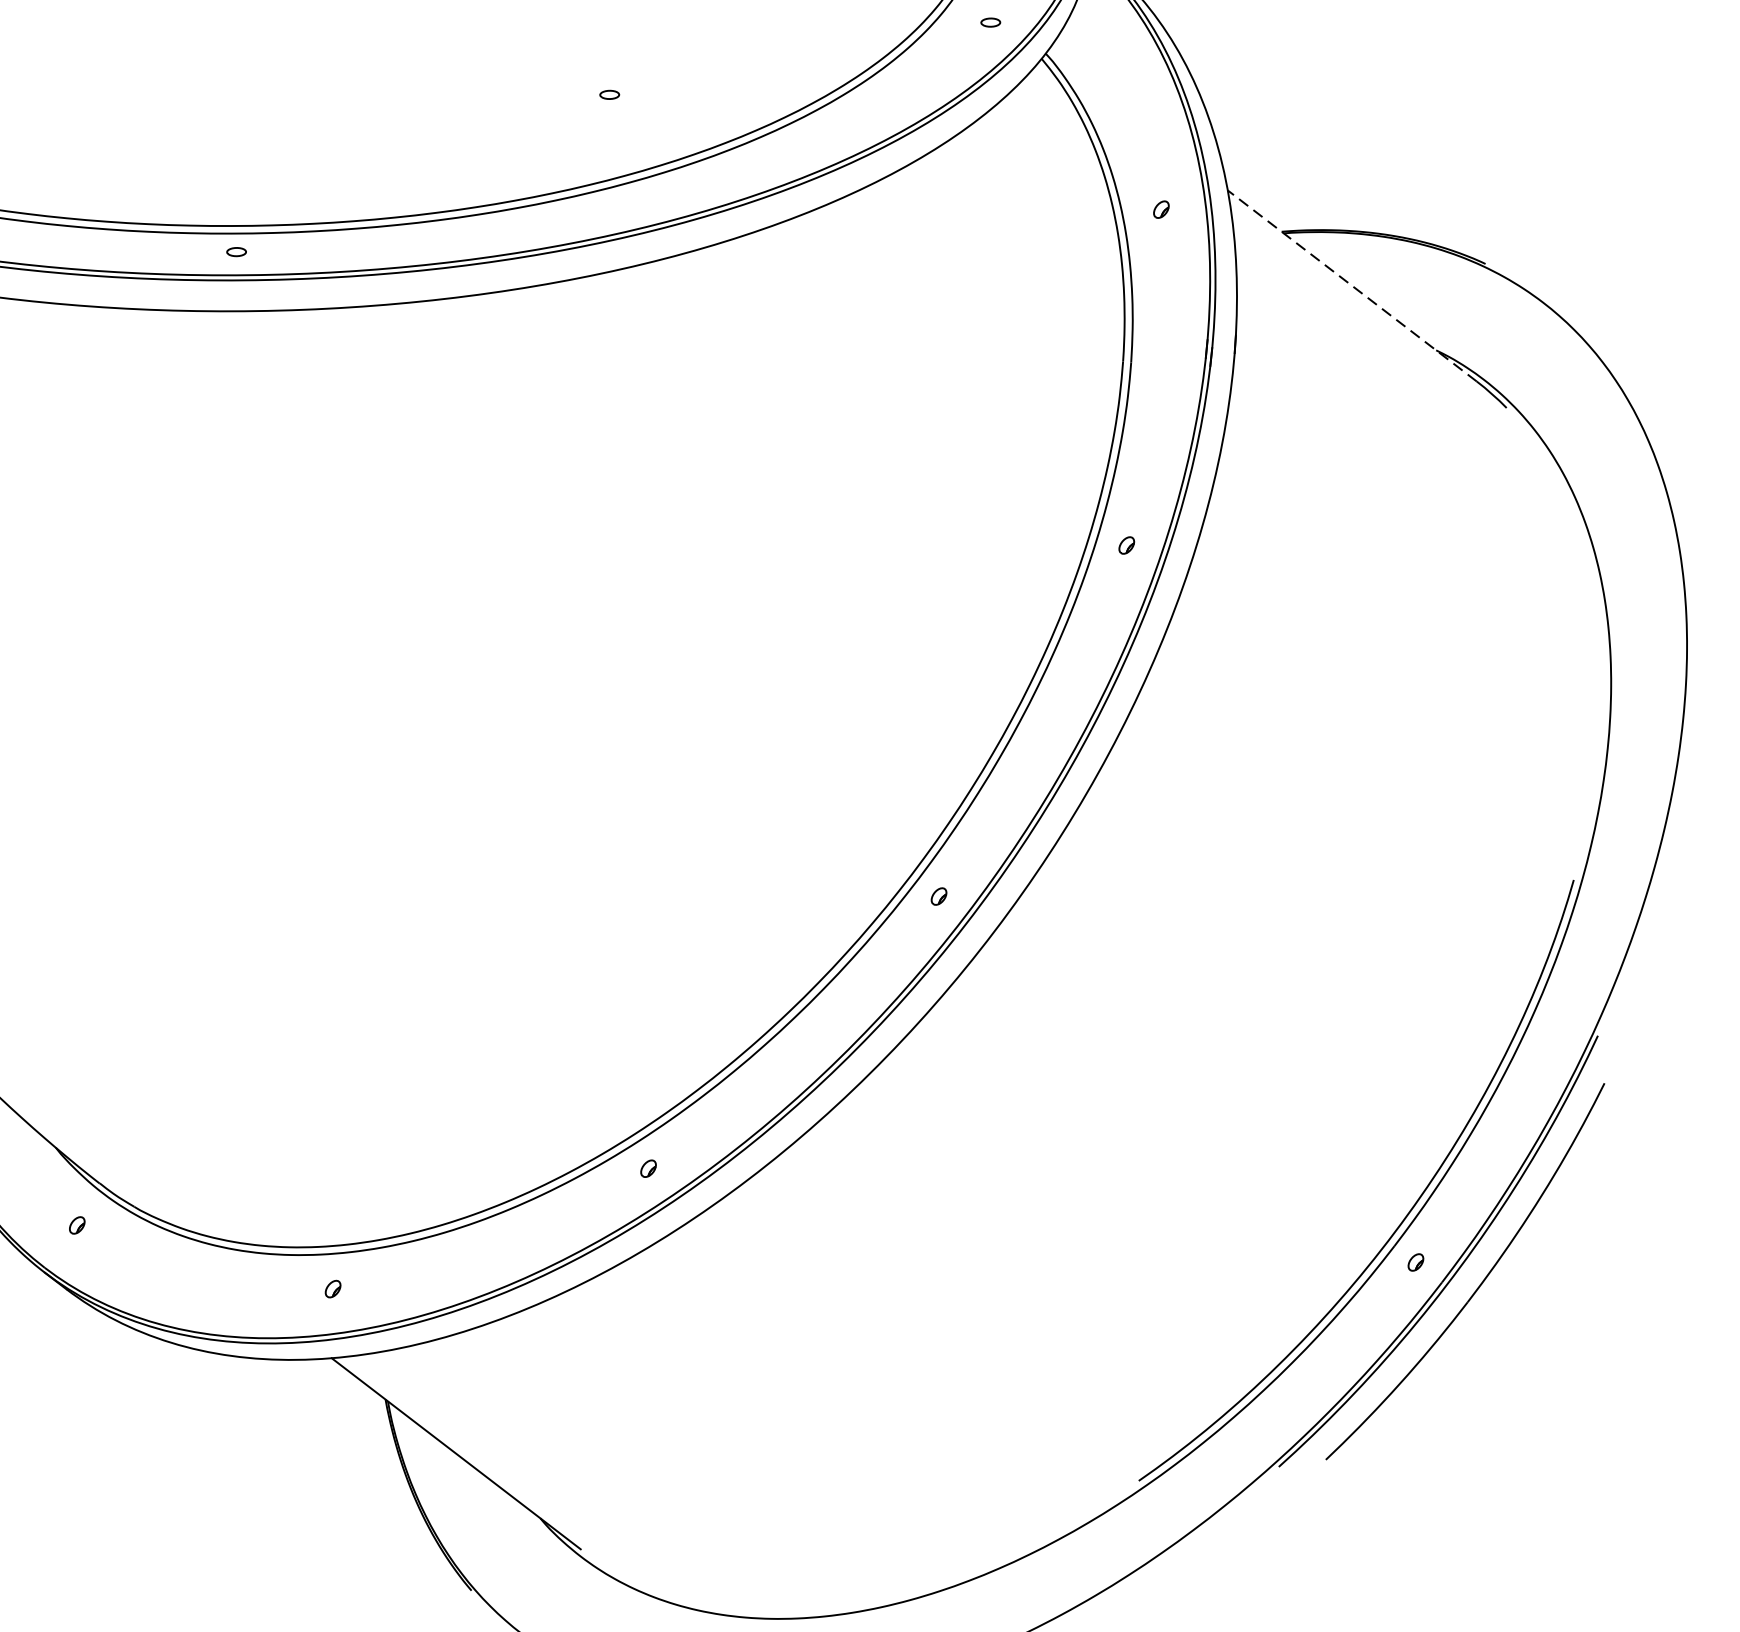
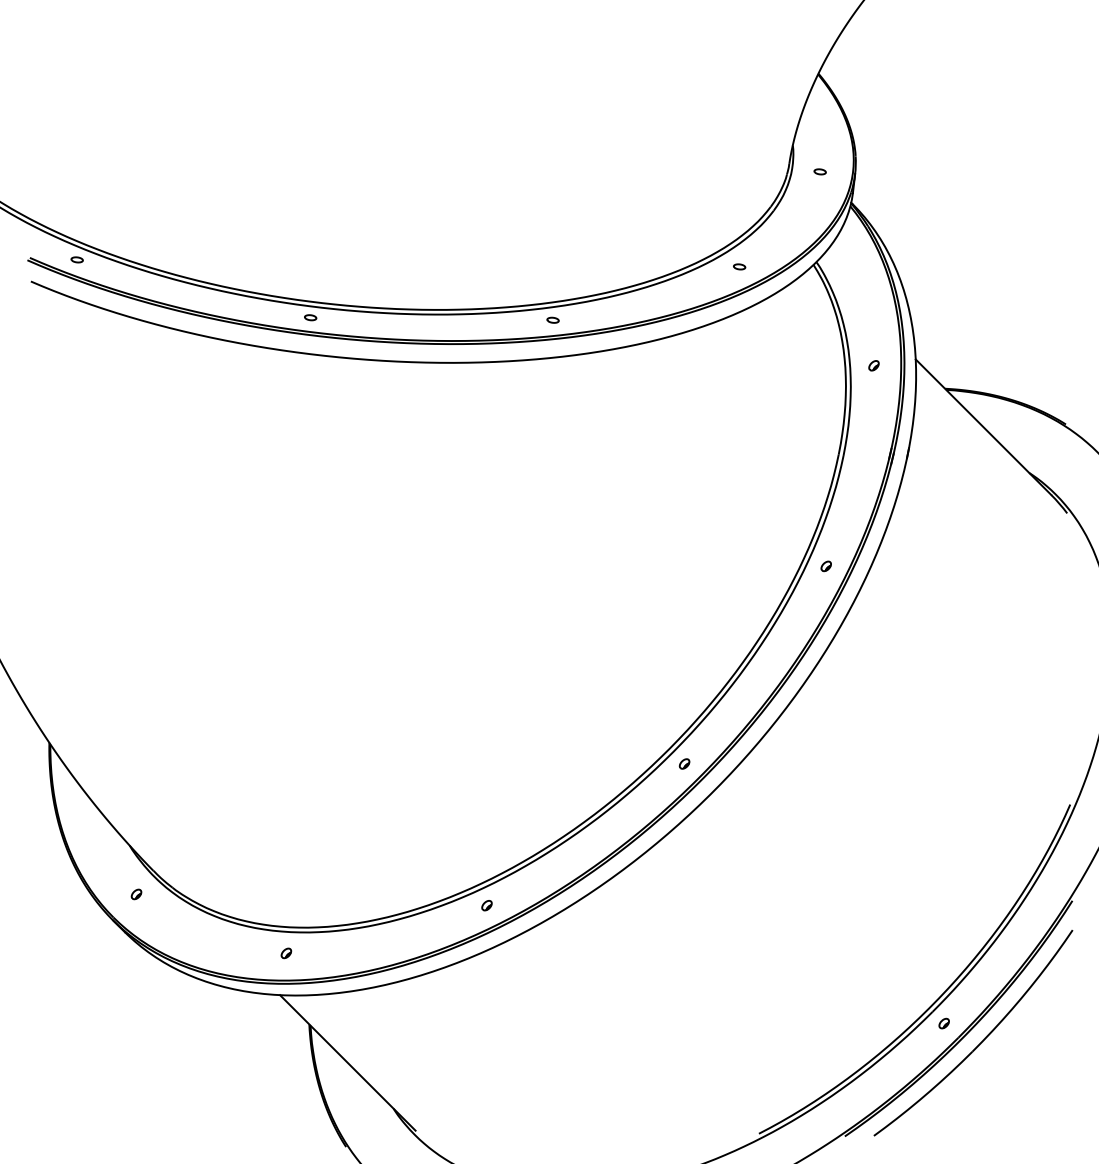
part: (990, 21) -> (739, 266), moved
part: (608, 93) -> (552, 319), moved
line: (1352, 286) -> (983, 427), dashed -> solid

